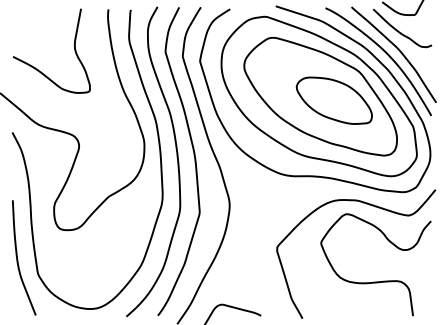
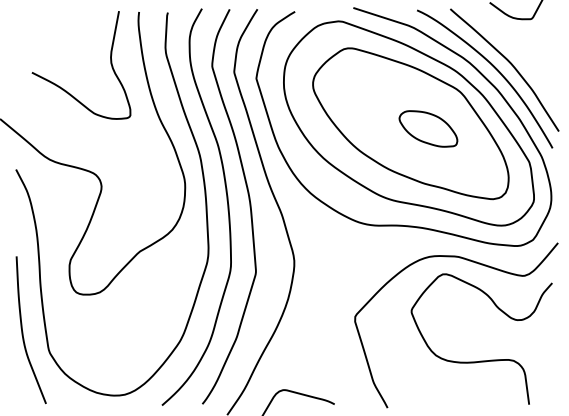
curve: (400, 31) -> (512, 40), removed
curve: (74, 50) -> (110, 64), moved
part: (334, 100) -> (428, 128), size x0.6

